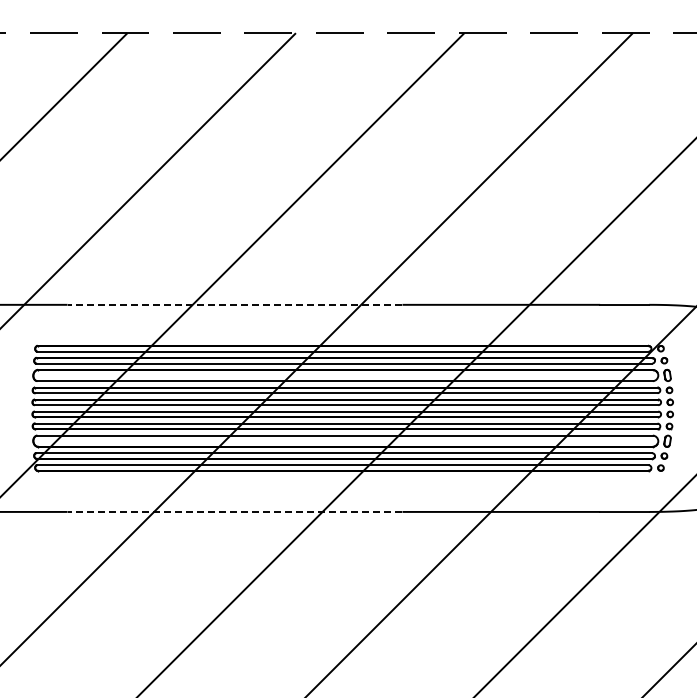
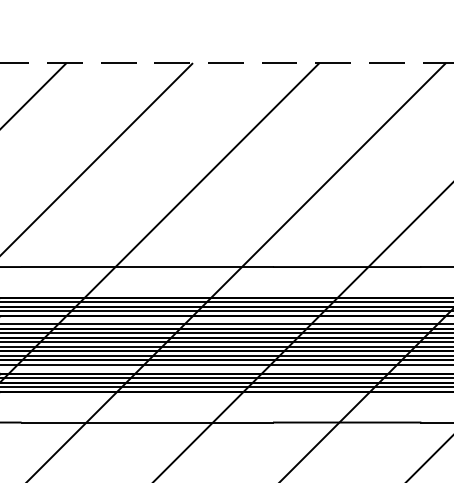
line: (234, 304) -> (146, 266), dashed -> solid
line: (234, 511) -> (146, 422), dashed -> solid

